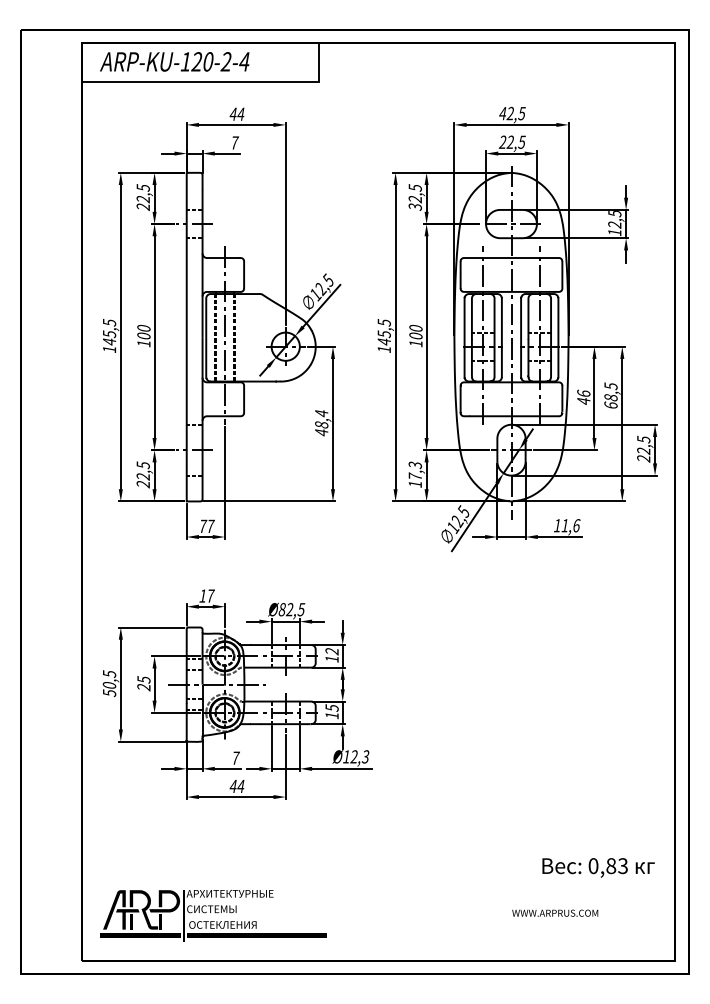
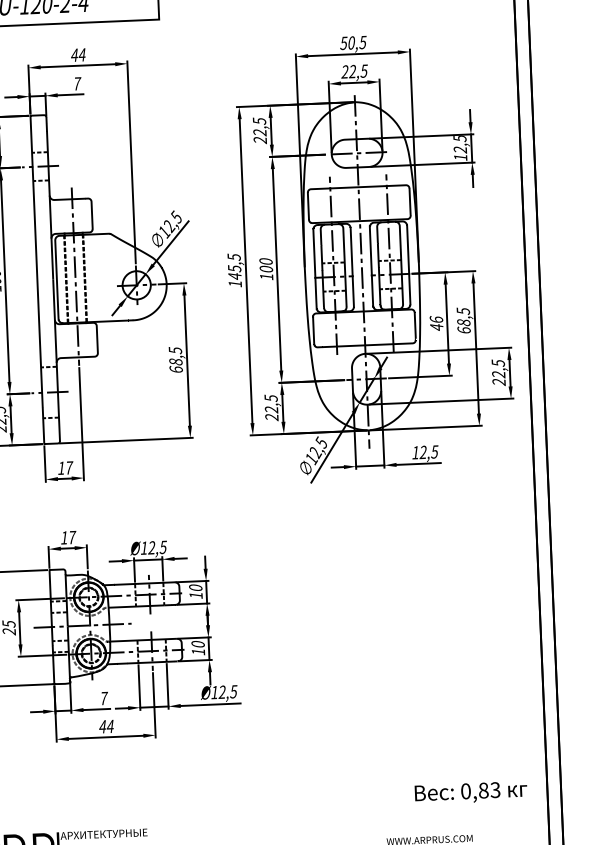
text: (506, 113) -> (347, 43), 42,5 -> 50,5
text: (415, 207) -> (260, 140), 32,5 -> 22,5
text: (321, 422) -> (175, 359), 48,4 -> 68,5
text: (414, 474) -> (270, 407), 17,3 -> 22,5
text: (203, 525) -> (62, 467), 77 -> 17
text: (570, 525) -> (428, 452), 11,6 -> 12,5
text: (281, 609) -> (143, 548), Ø82,5 -> Ø12,5
text: (331, 651) -> (195, 587), 12 -> 10
text: (331, 707) -> (197, 643), 15 -> 10
text: (366, 756) -> (234, 691), Ø12,3 -> Ø12,5

